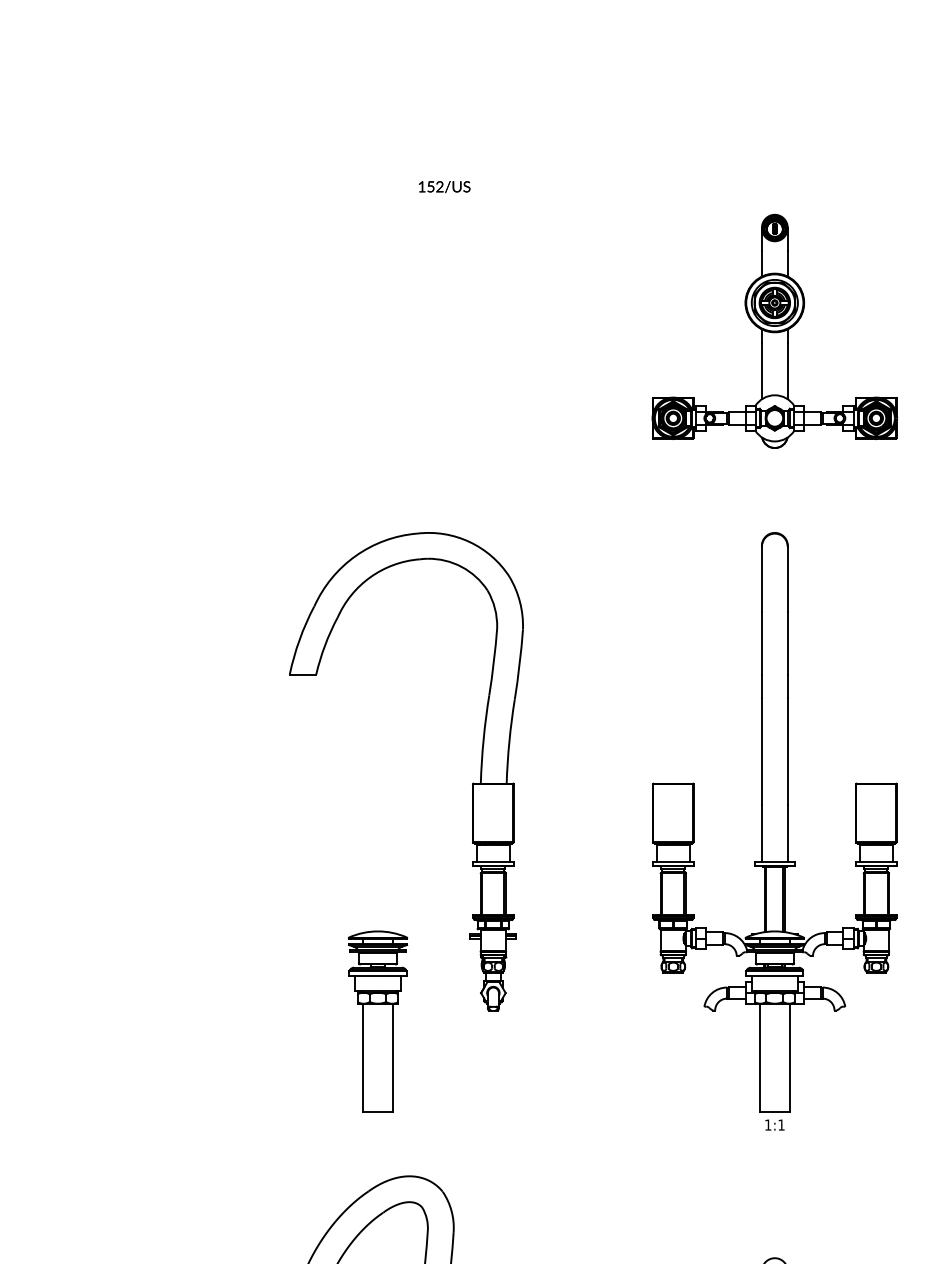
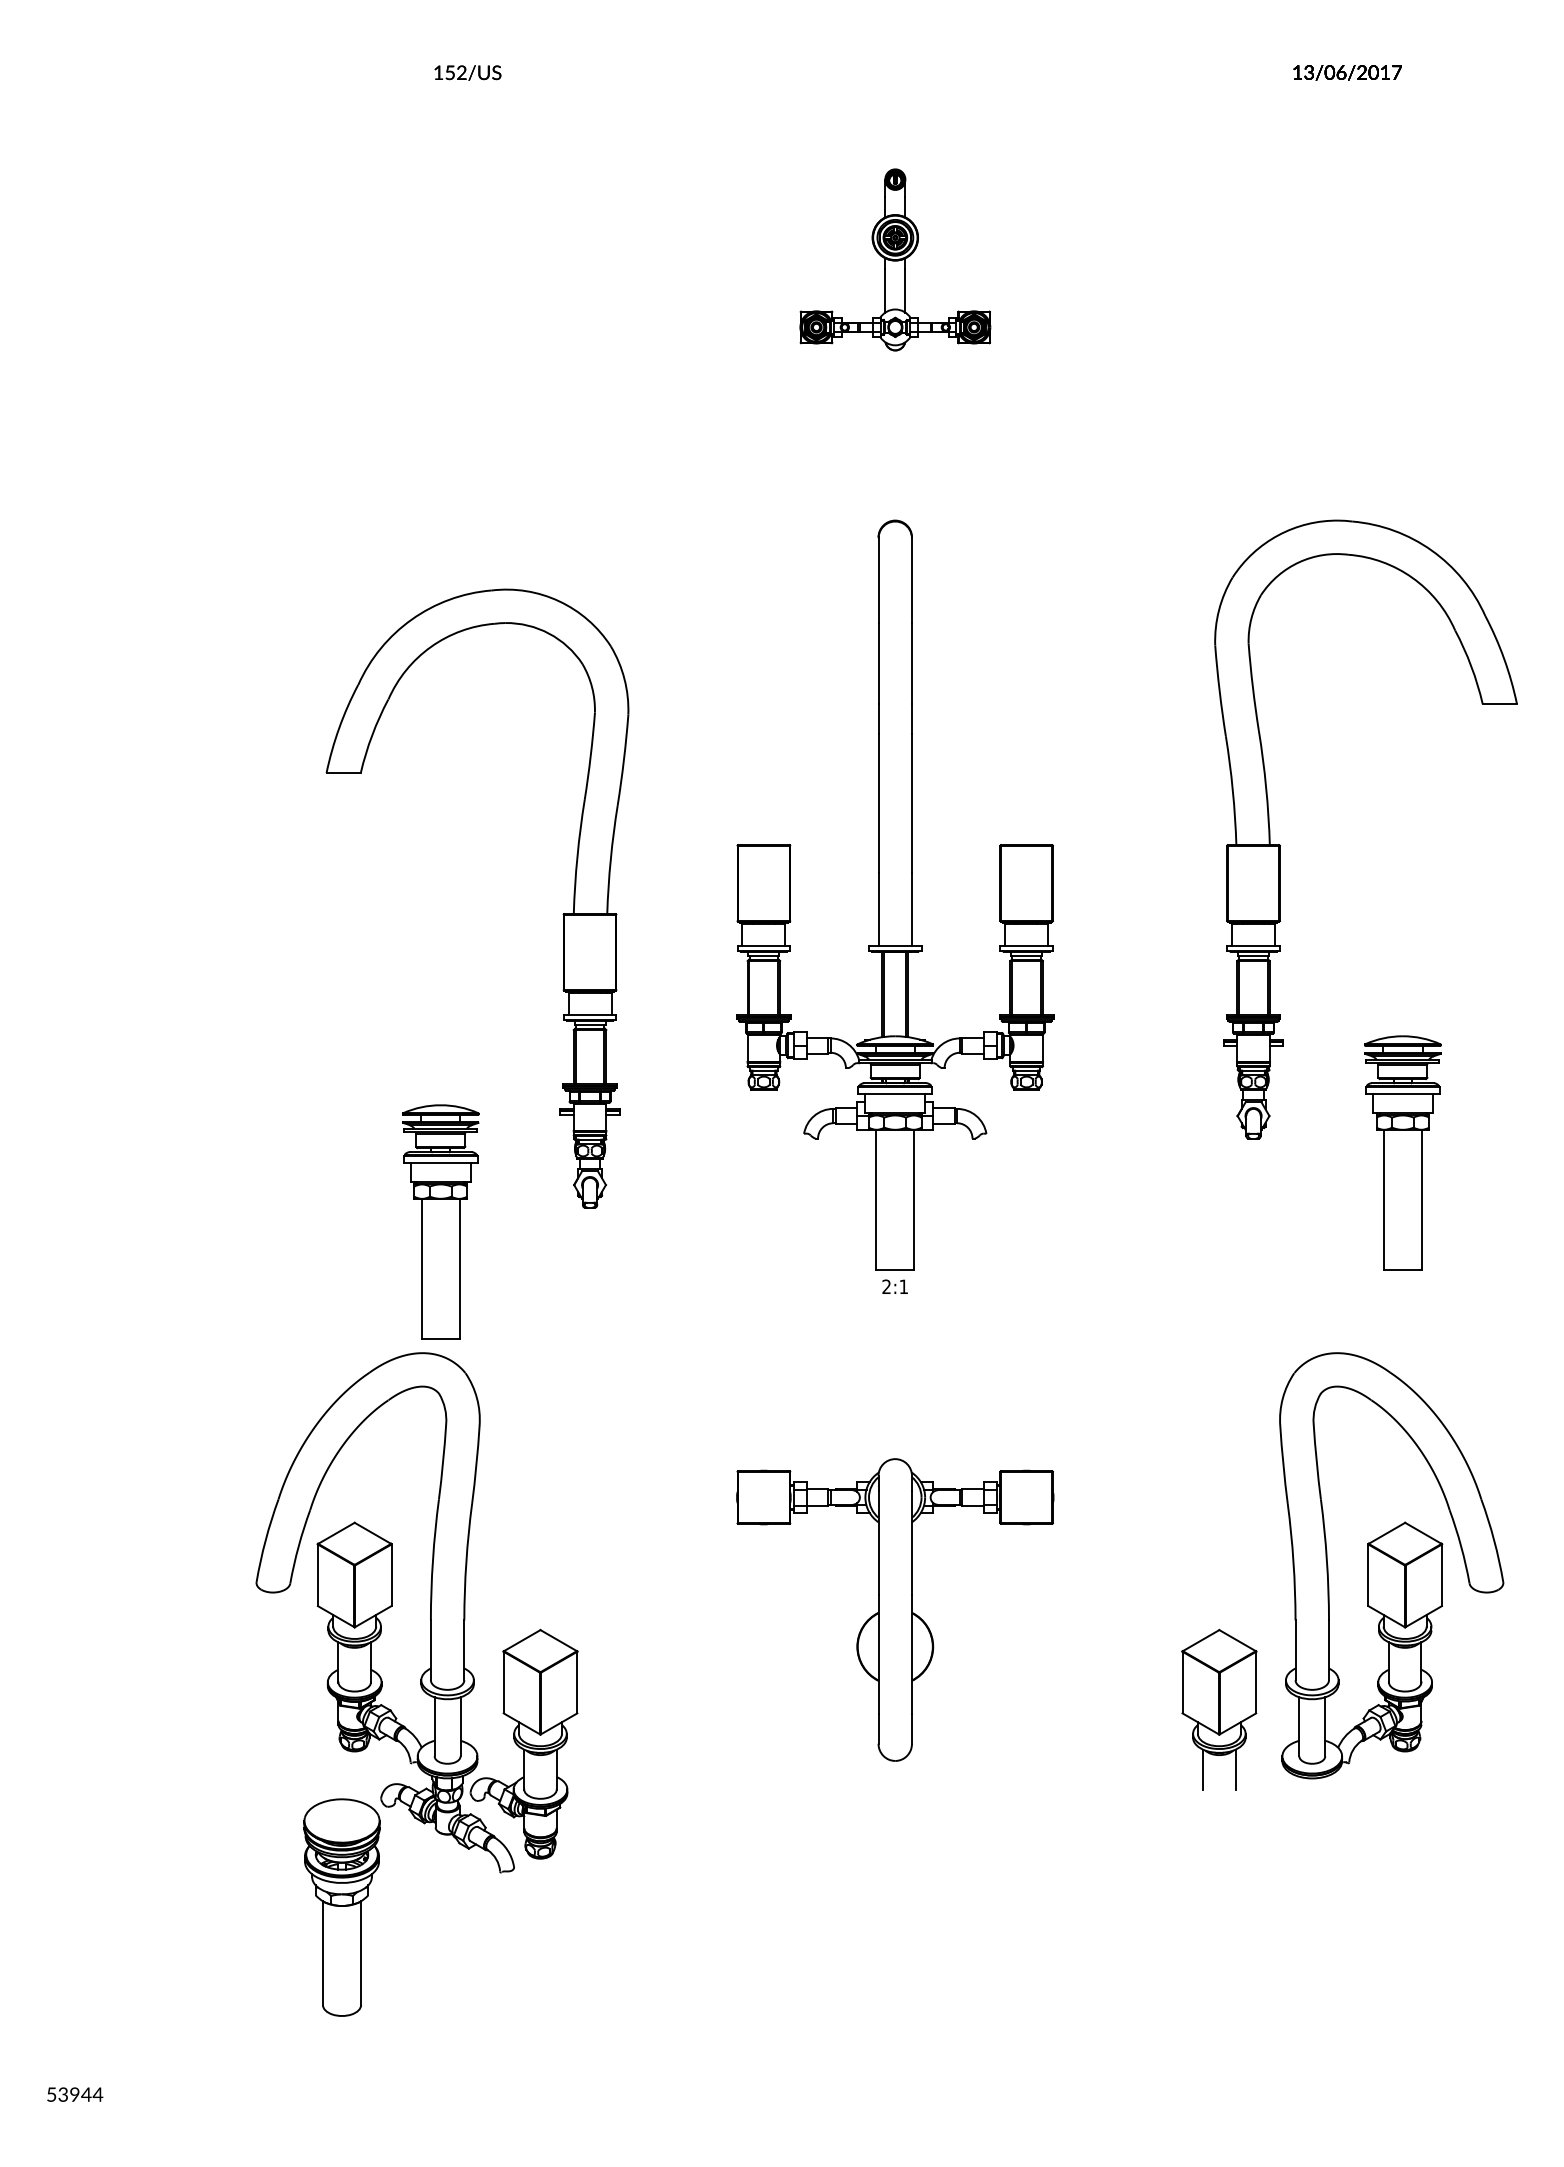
part: (775, 331) -> (895, 259), size x0.6
part: (472, 821) -> (563, 963), moved
text: (768, 1124) -> (886, 1286), 1:1 -> 2:1

